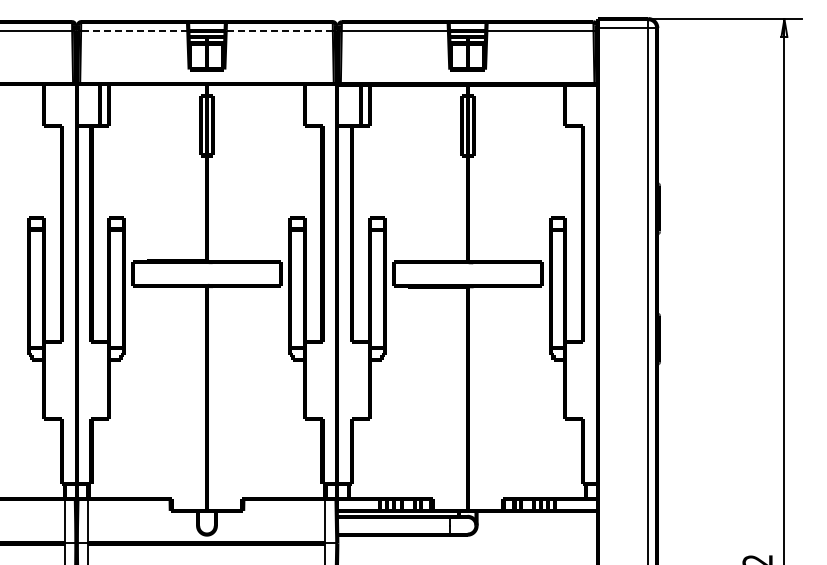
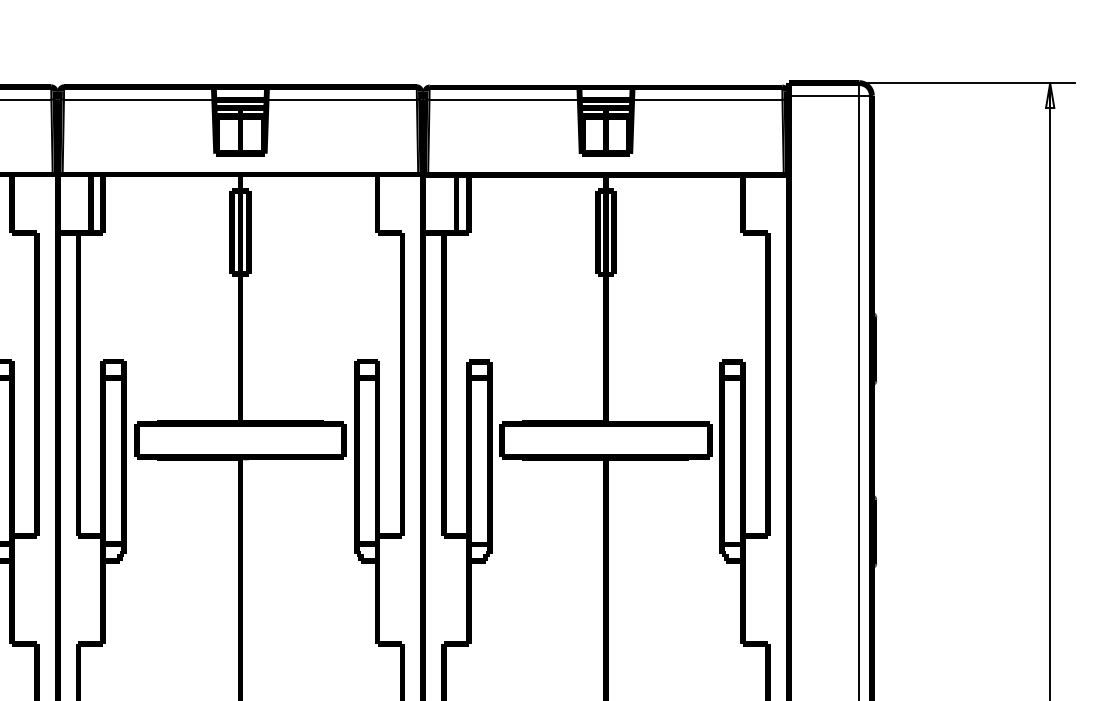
line: (134, 30) -> (138, 98), dashed -> solid
line: (279, 30) -> (342, 98), dashed -> solid

